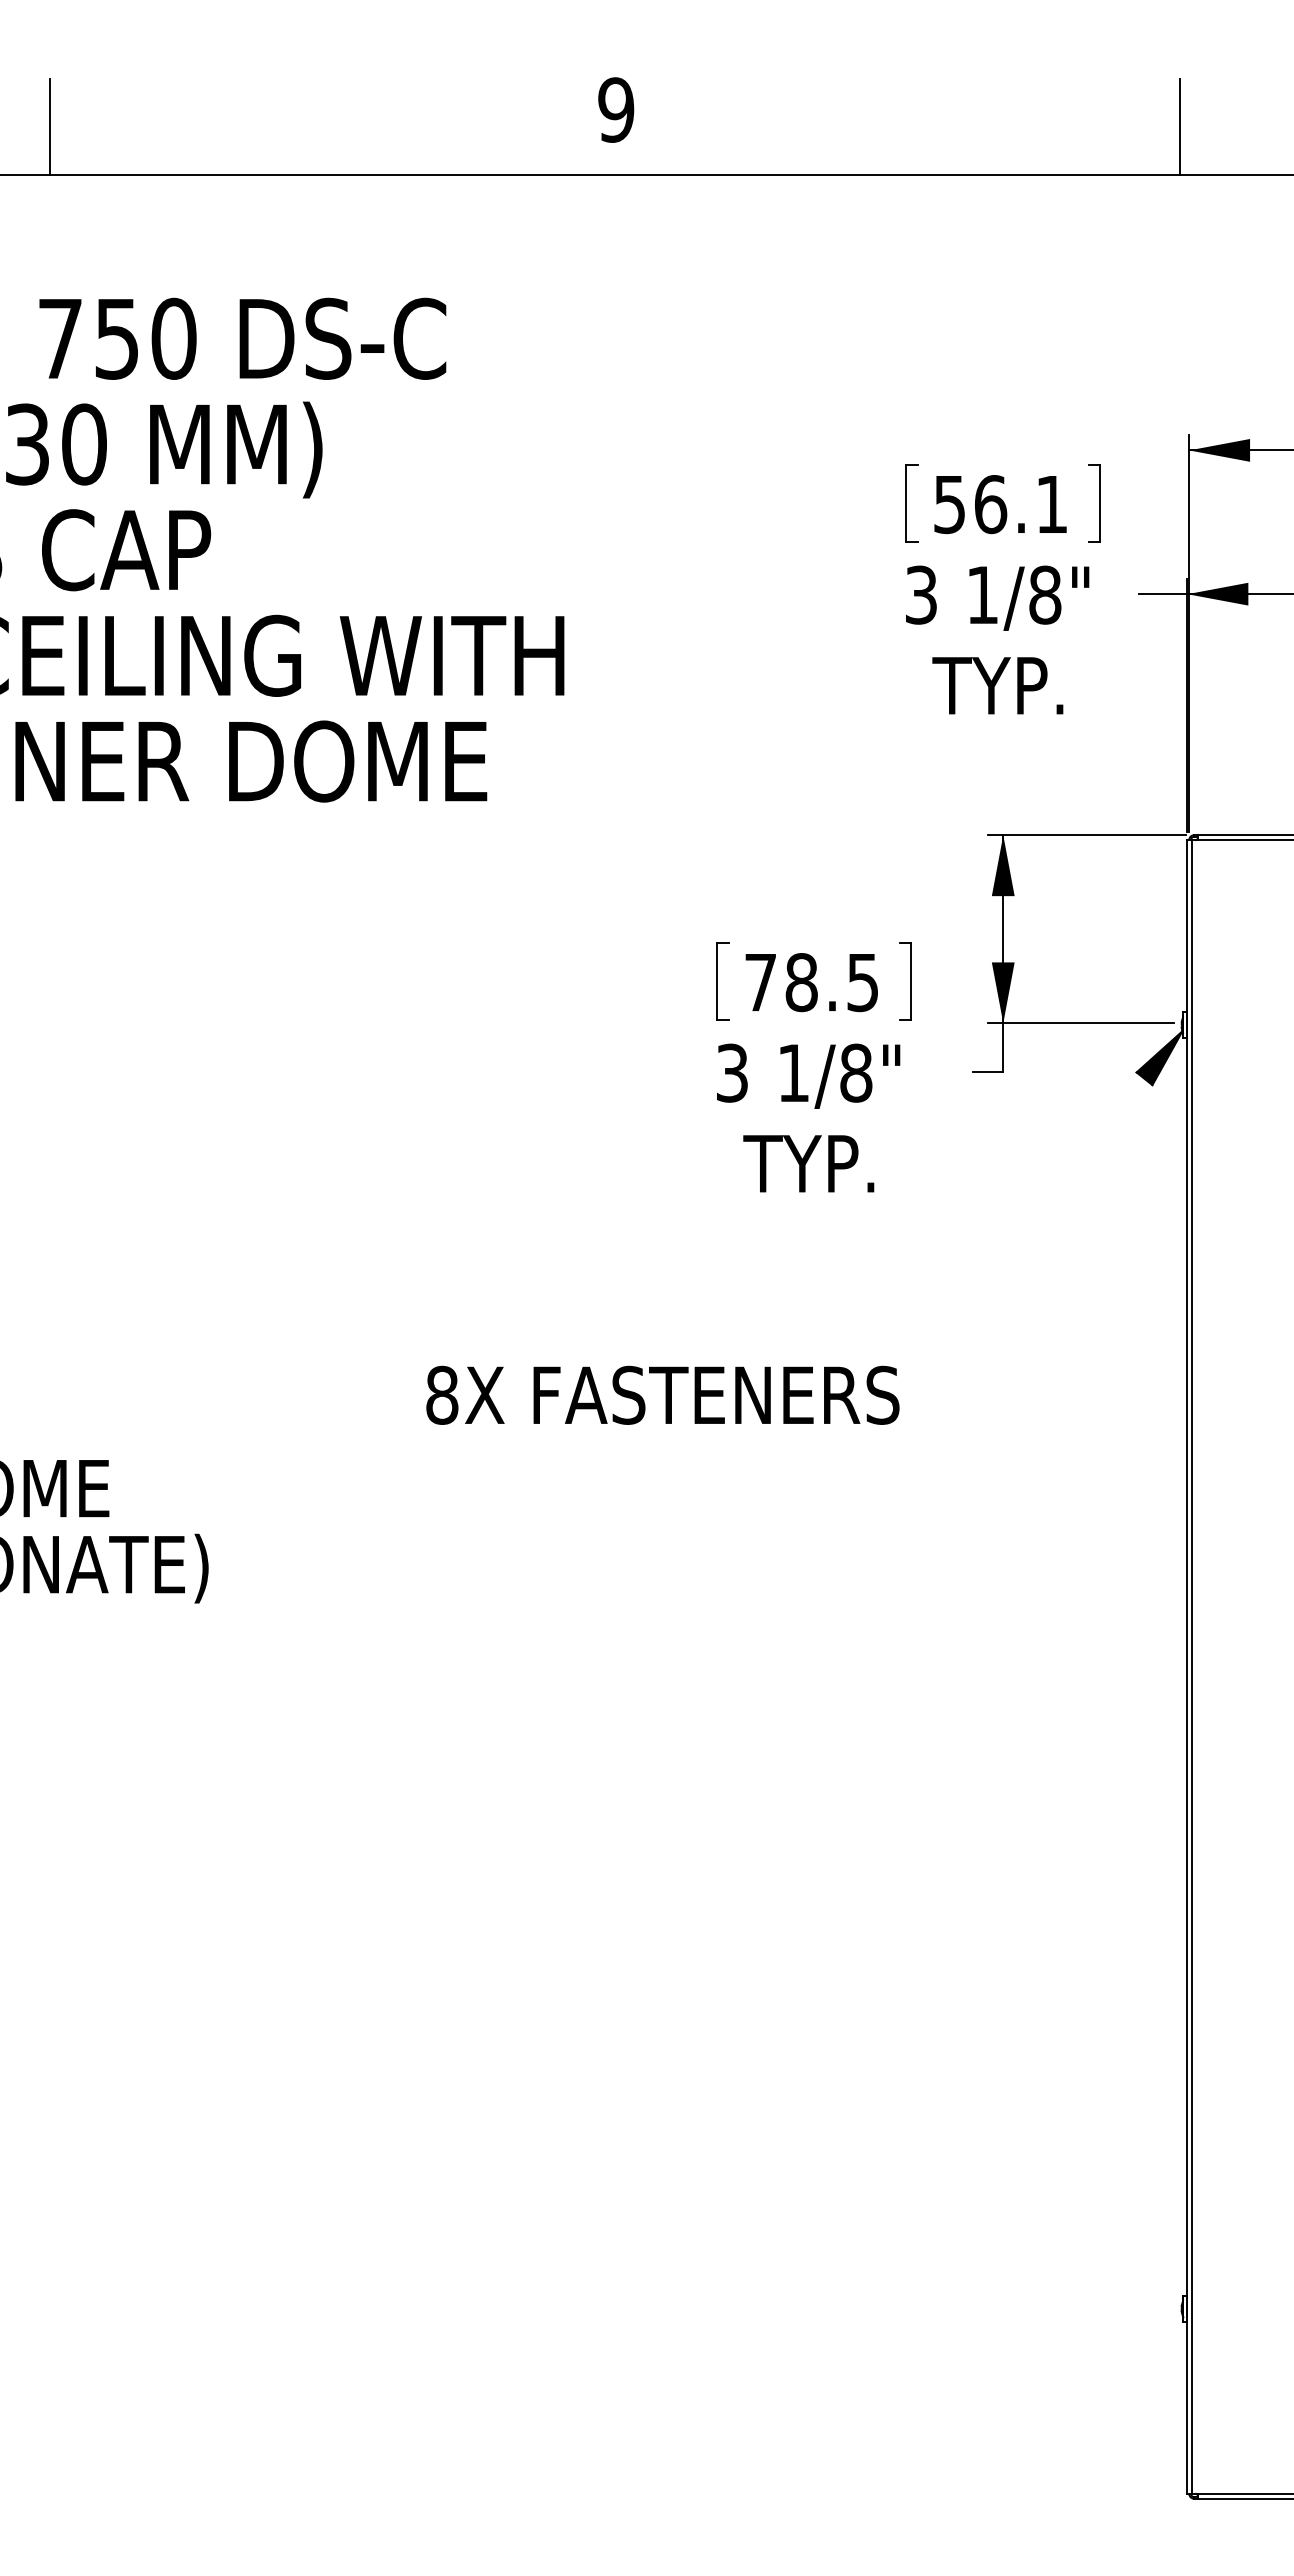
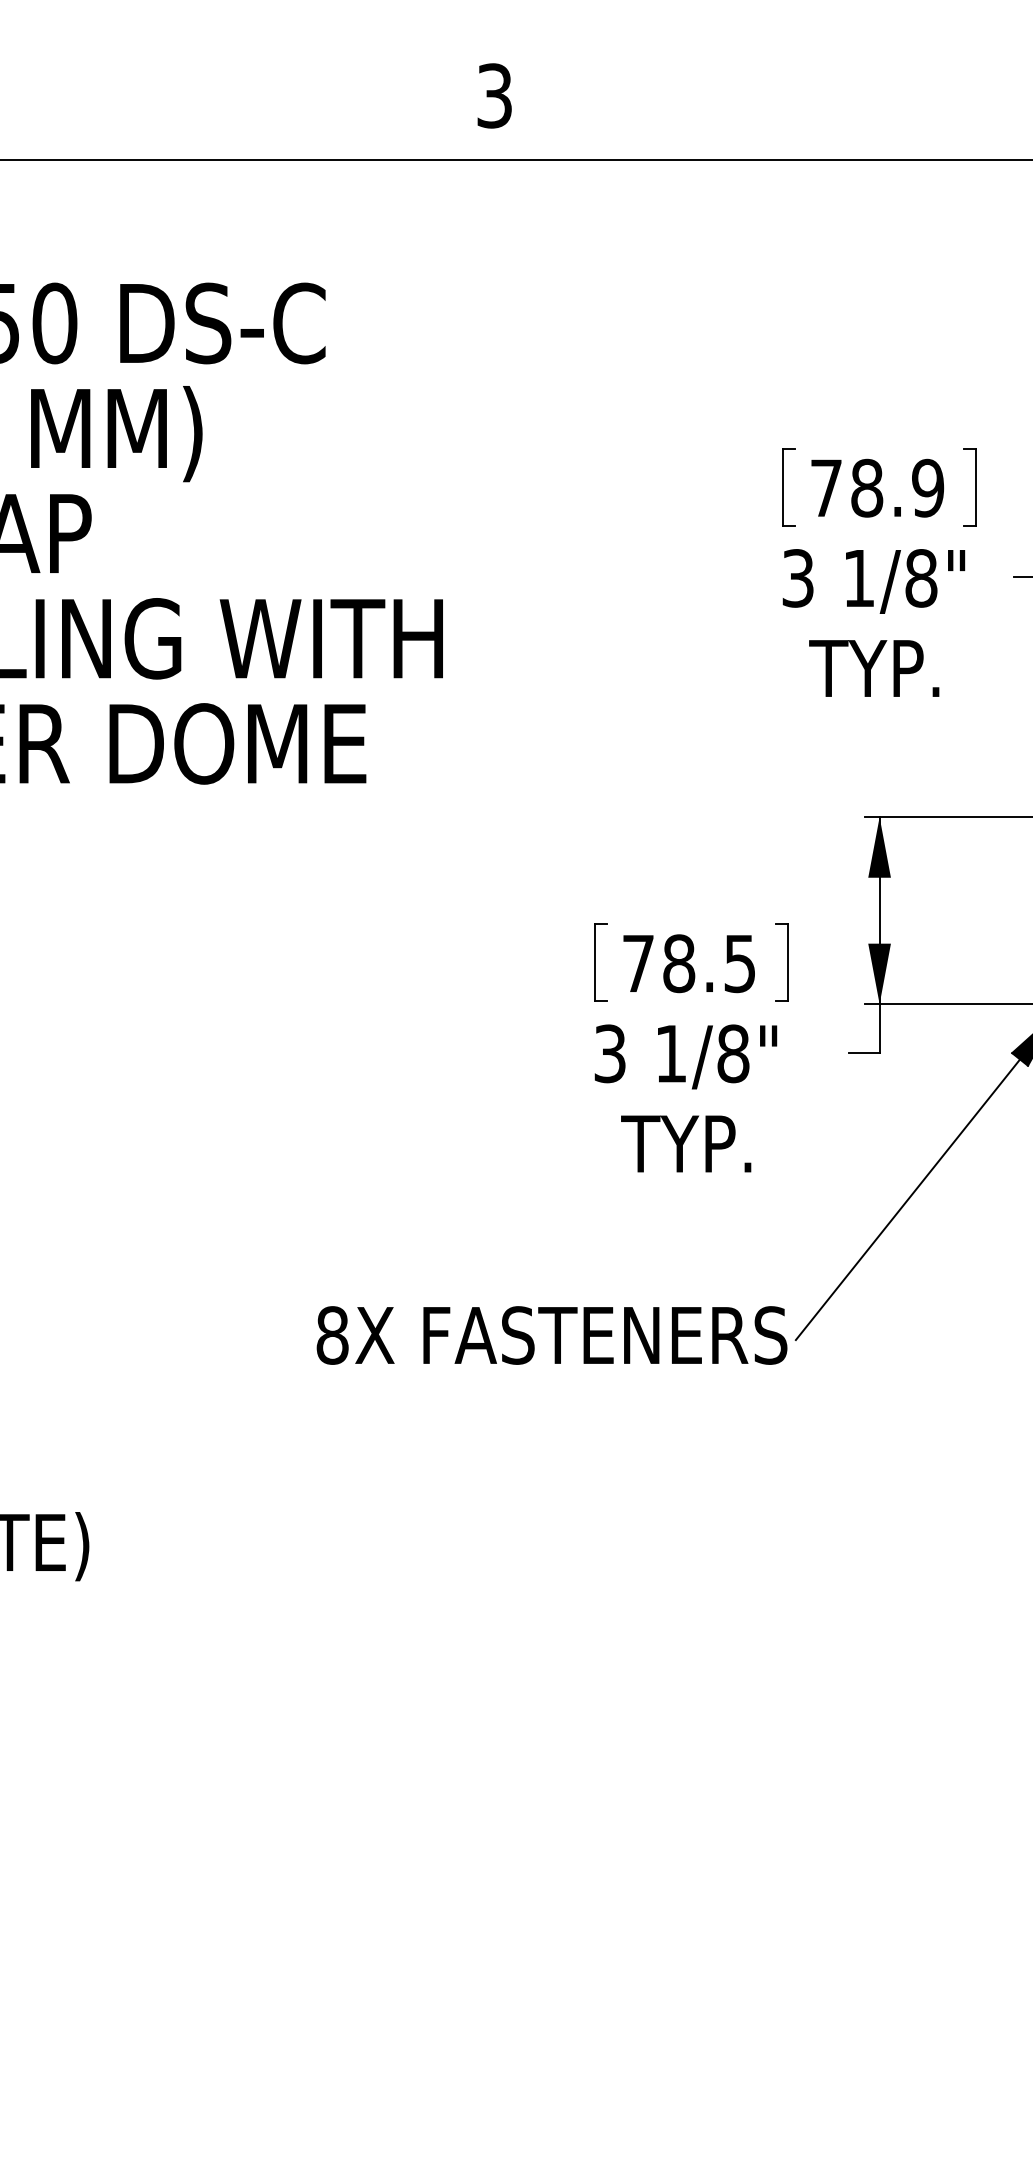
text: (616, 109) -> (494, 95), 9 -> 3
text: (1001, 504) -> (877, 488), 56.1 -> 78.9
line: (1031, 1219) -> (907, 1199), added
text: (662, 1394) -> (551, 1334), moved

